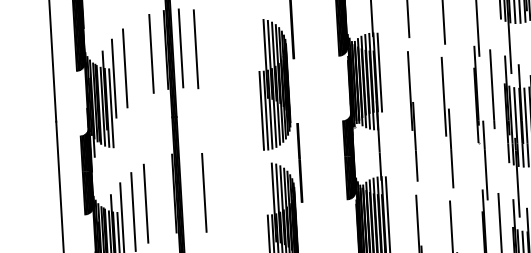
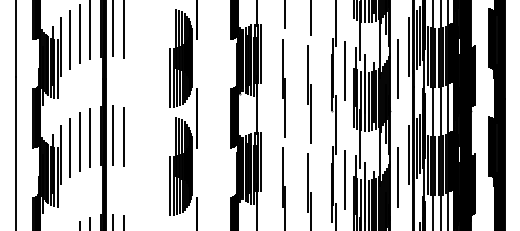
line: (137, 60) -> (79, 34), added
line: (189, 192) -> (112, 135), added
line: (160, 197) -> (90, 138), added

